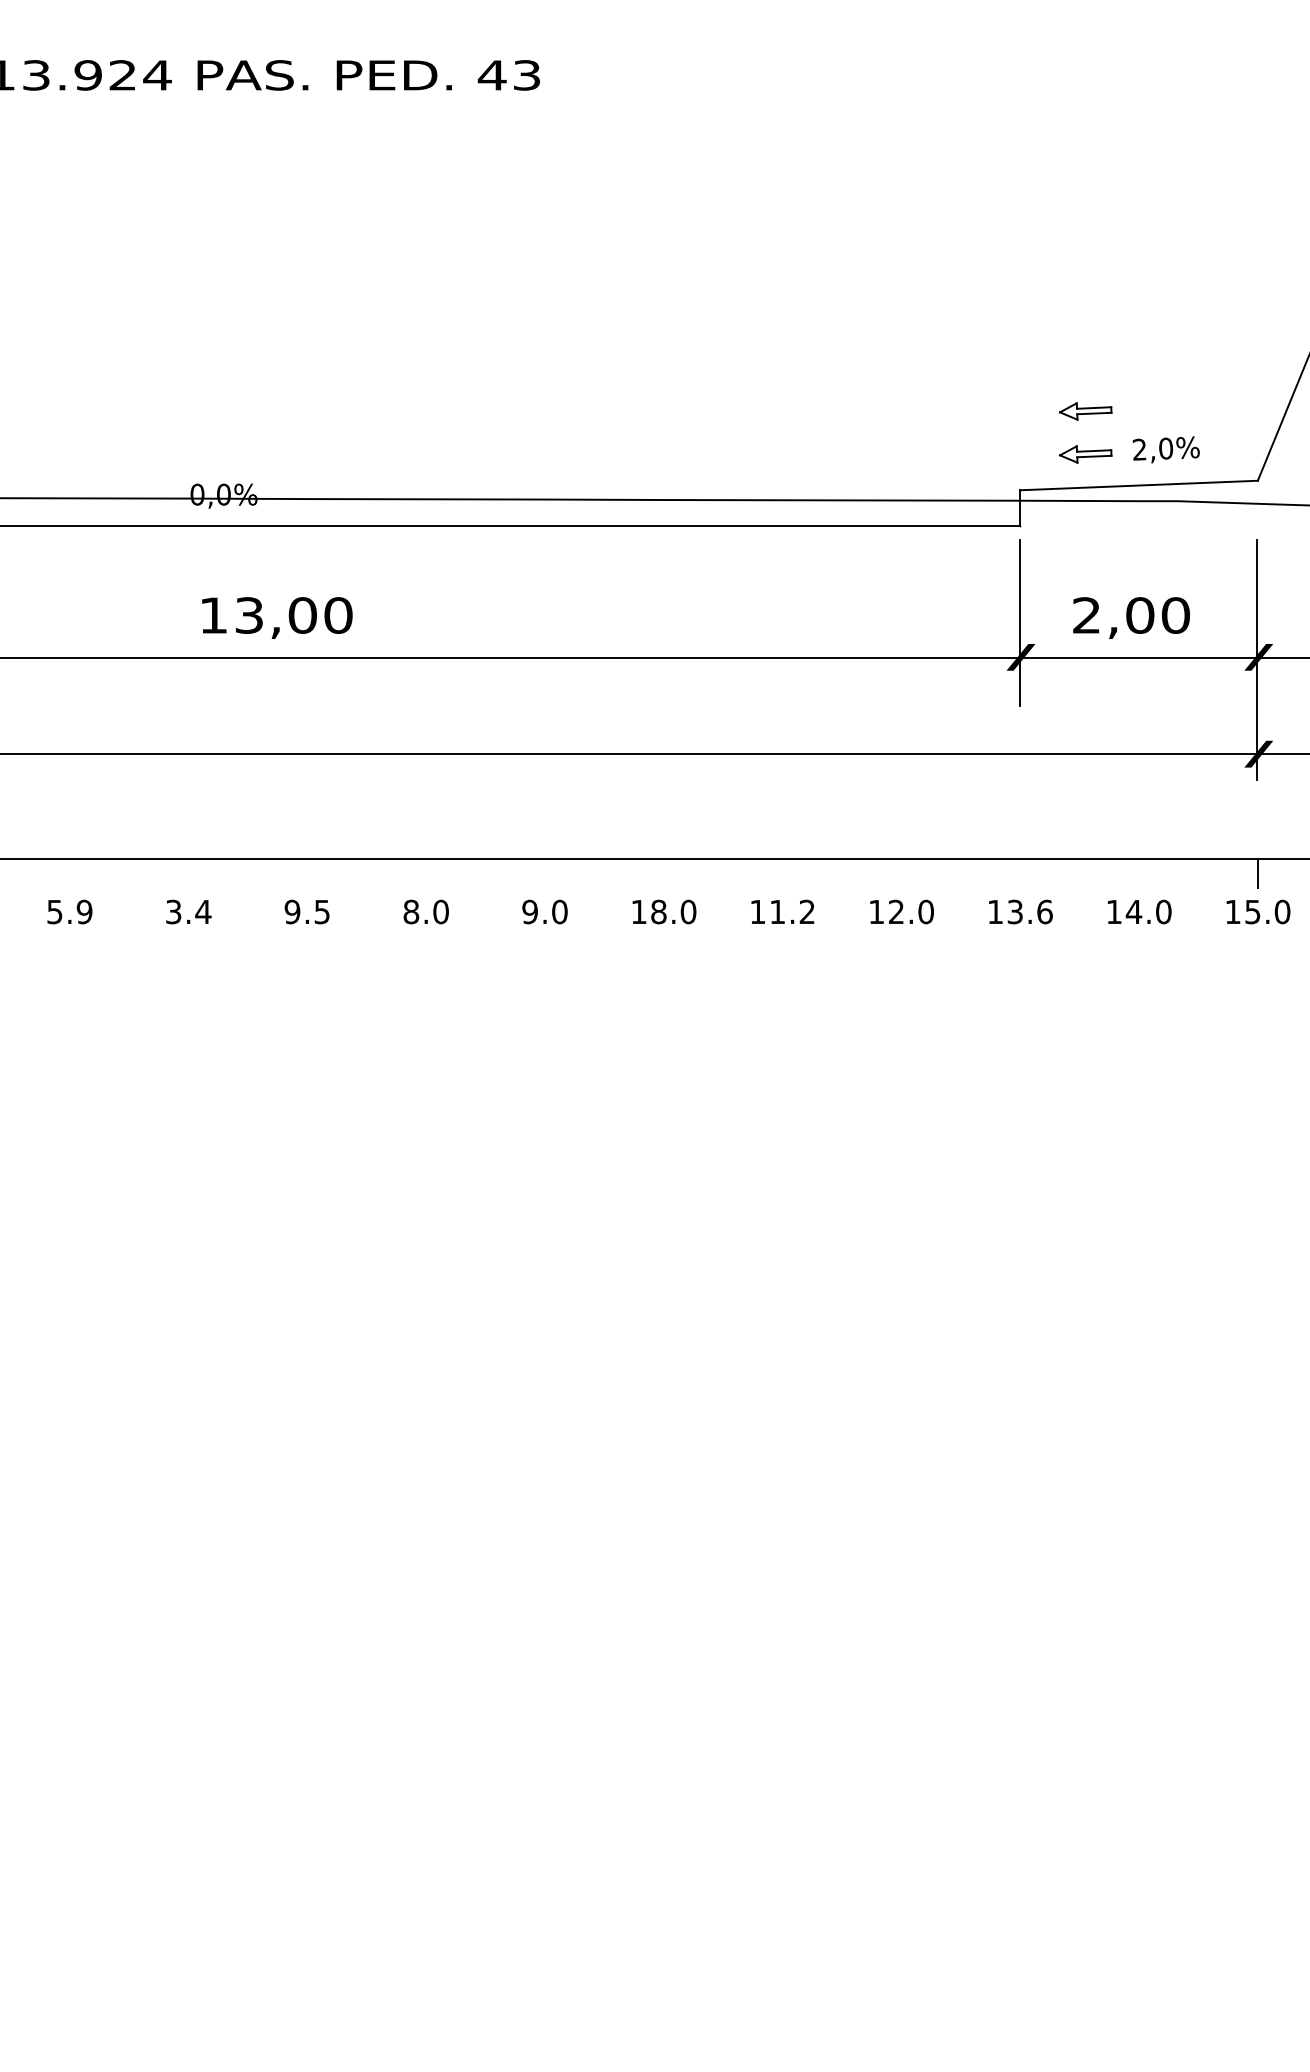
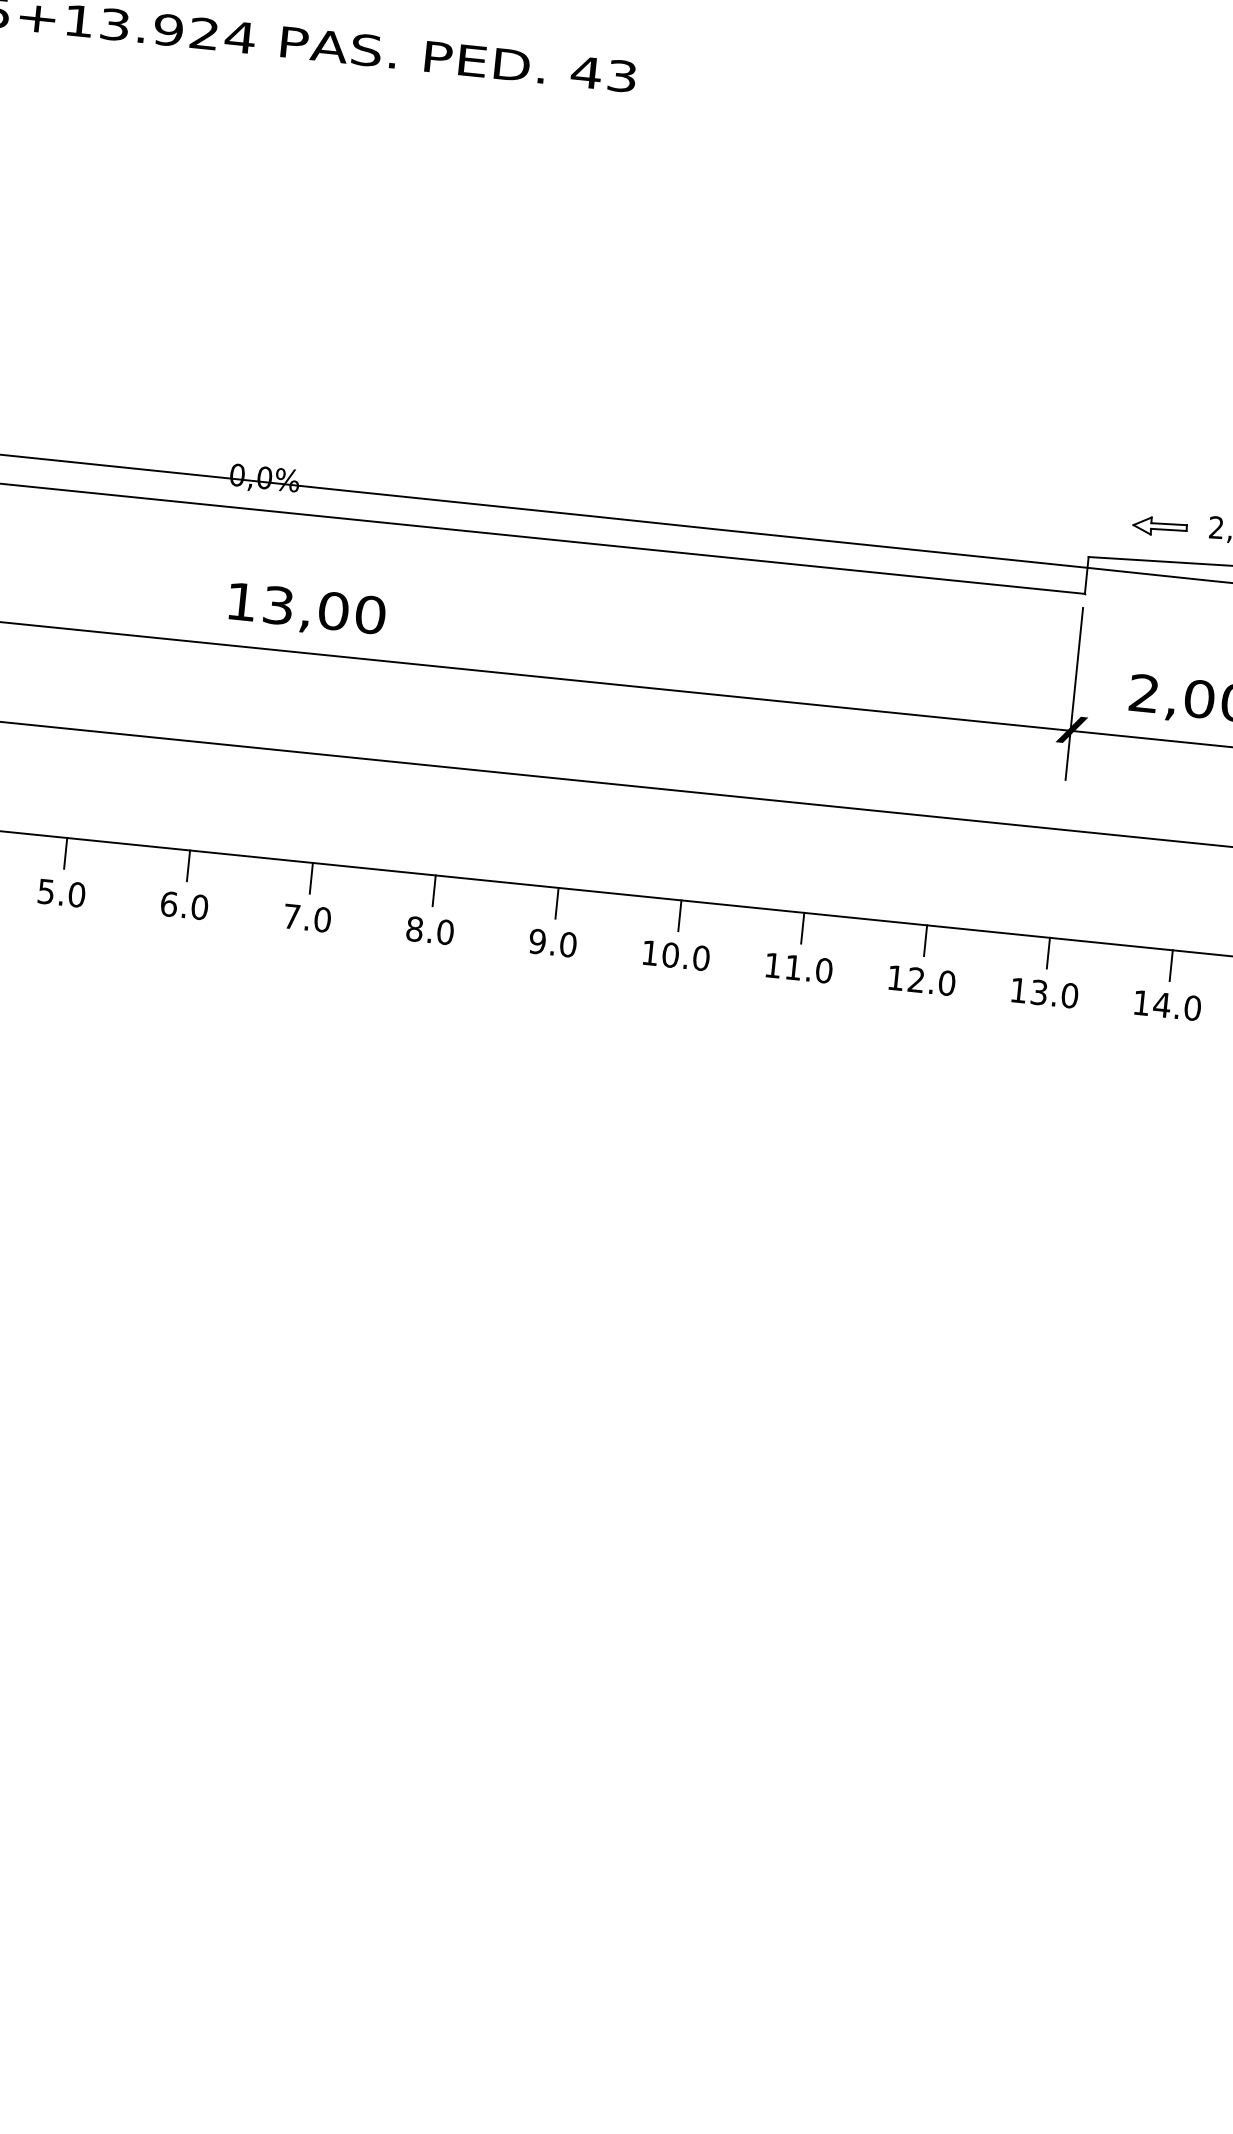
part: (1085, 411) -> (1164, 482), removed
line: (69, 873) -> (65, 853), added
line: (188, 873) -> (188, 865), added
line: (307, 873) -> (311, 878), added
line: (426, 873) -> (434, 890), added
line: (545, 873) -> (557, 903), added
line: (663, 873) -> (679, 915), added
line: (782, 873) -> (802, 928), added
line: (901, 873) -> (925, 940), added
line: (1020, 873) -> (1048, 953), added
line: (1139, 873) -> (1171, 965), added
text: (188, 911) -> (184, 905), 3.4 -> 6.0
text: (307, 911) -> (307, 917), 9.5 -> 7.0
text: (658, 911) -> (670, 954), 18.0 -> 10.0
text: (807, 911) -> (824, 970), 11.2 -> 11.0
text: (1044, 911) -> (1069, 995), 13.6 -> 13.0
text: (84, 912) -> (76, 895), 5.9 -> 5.0

